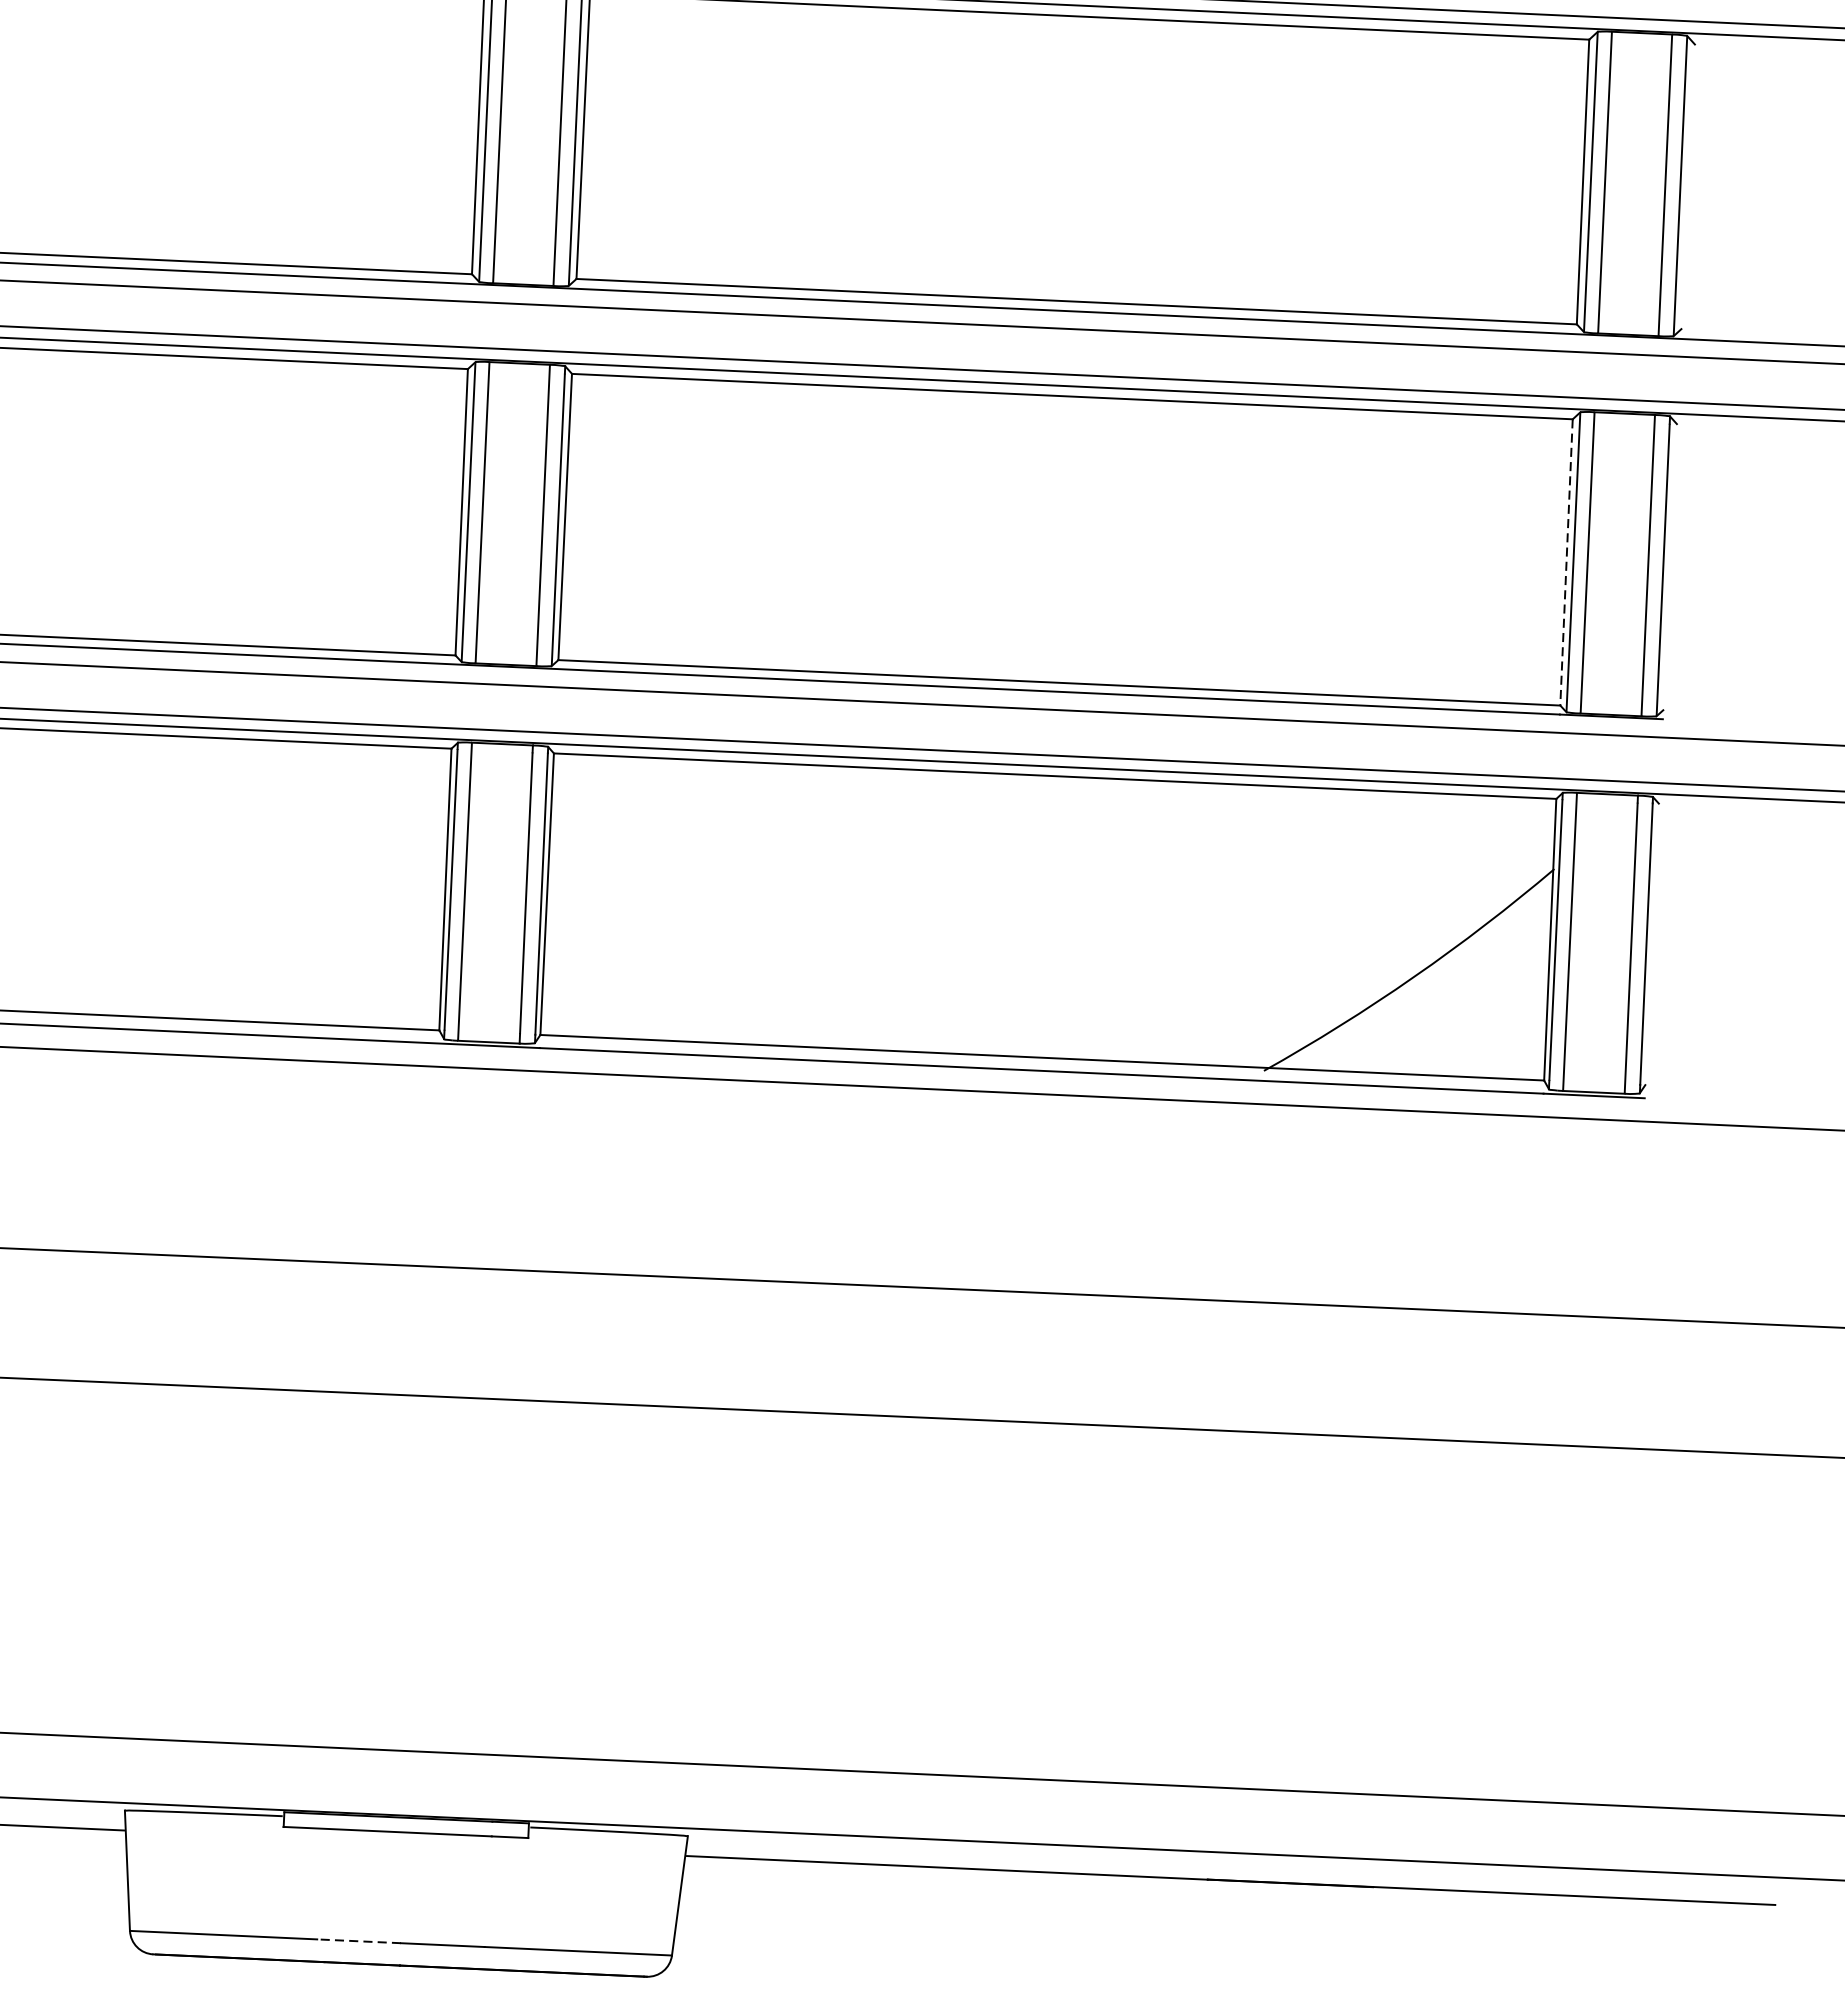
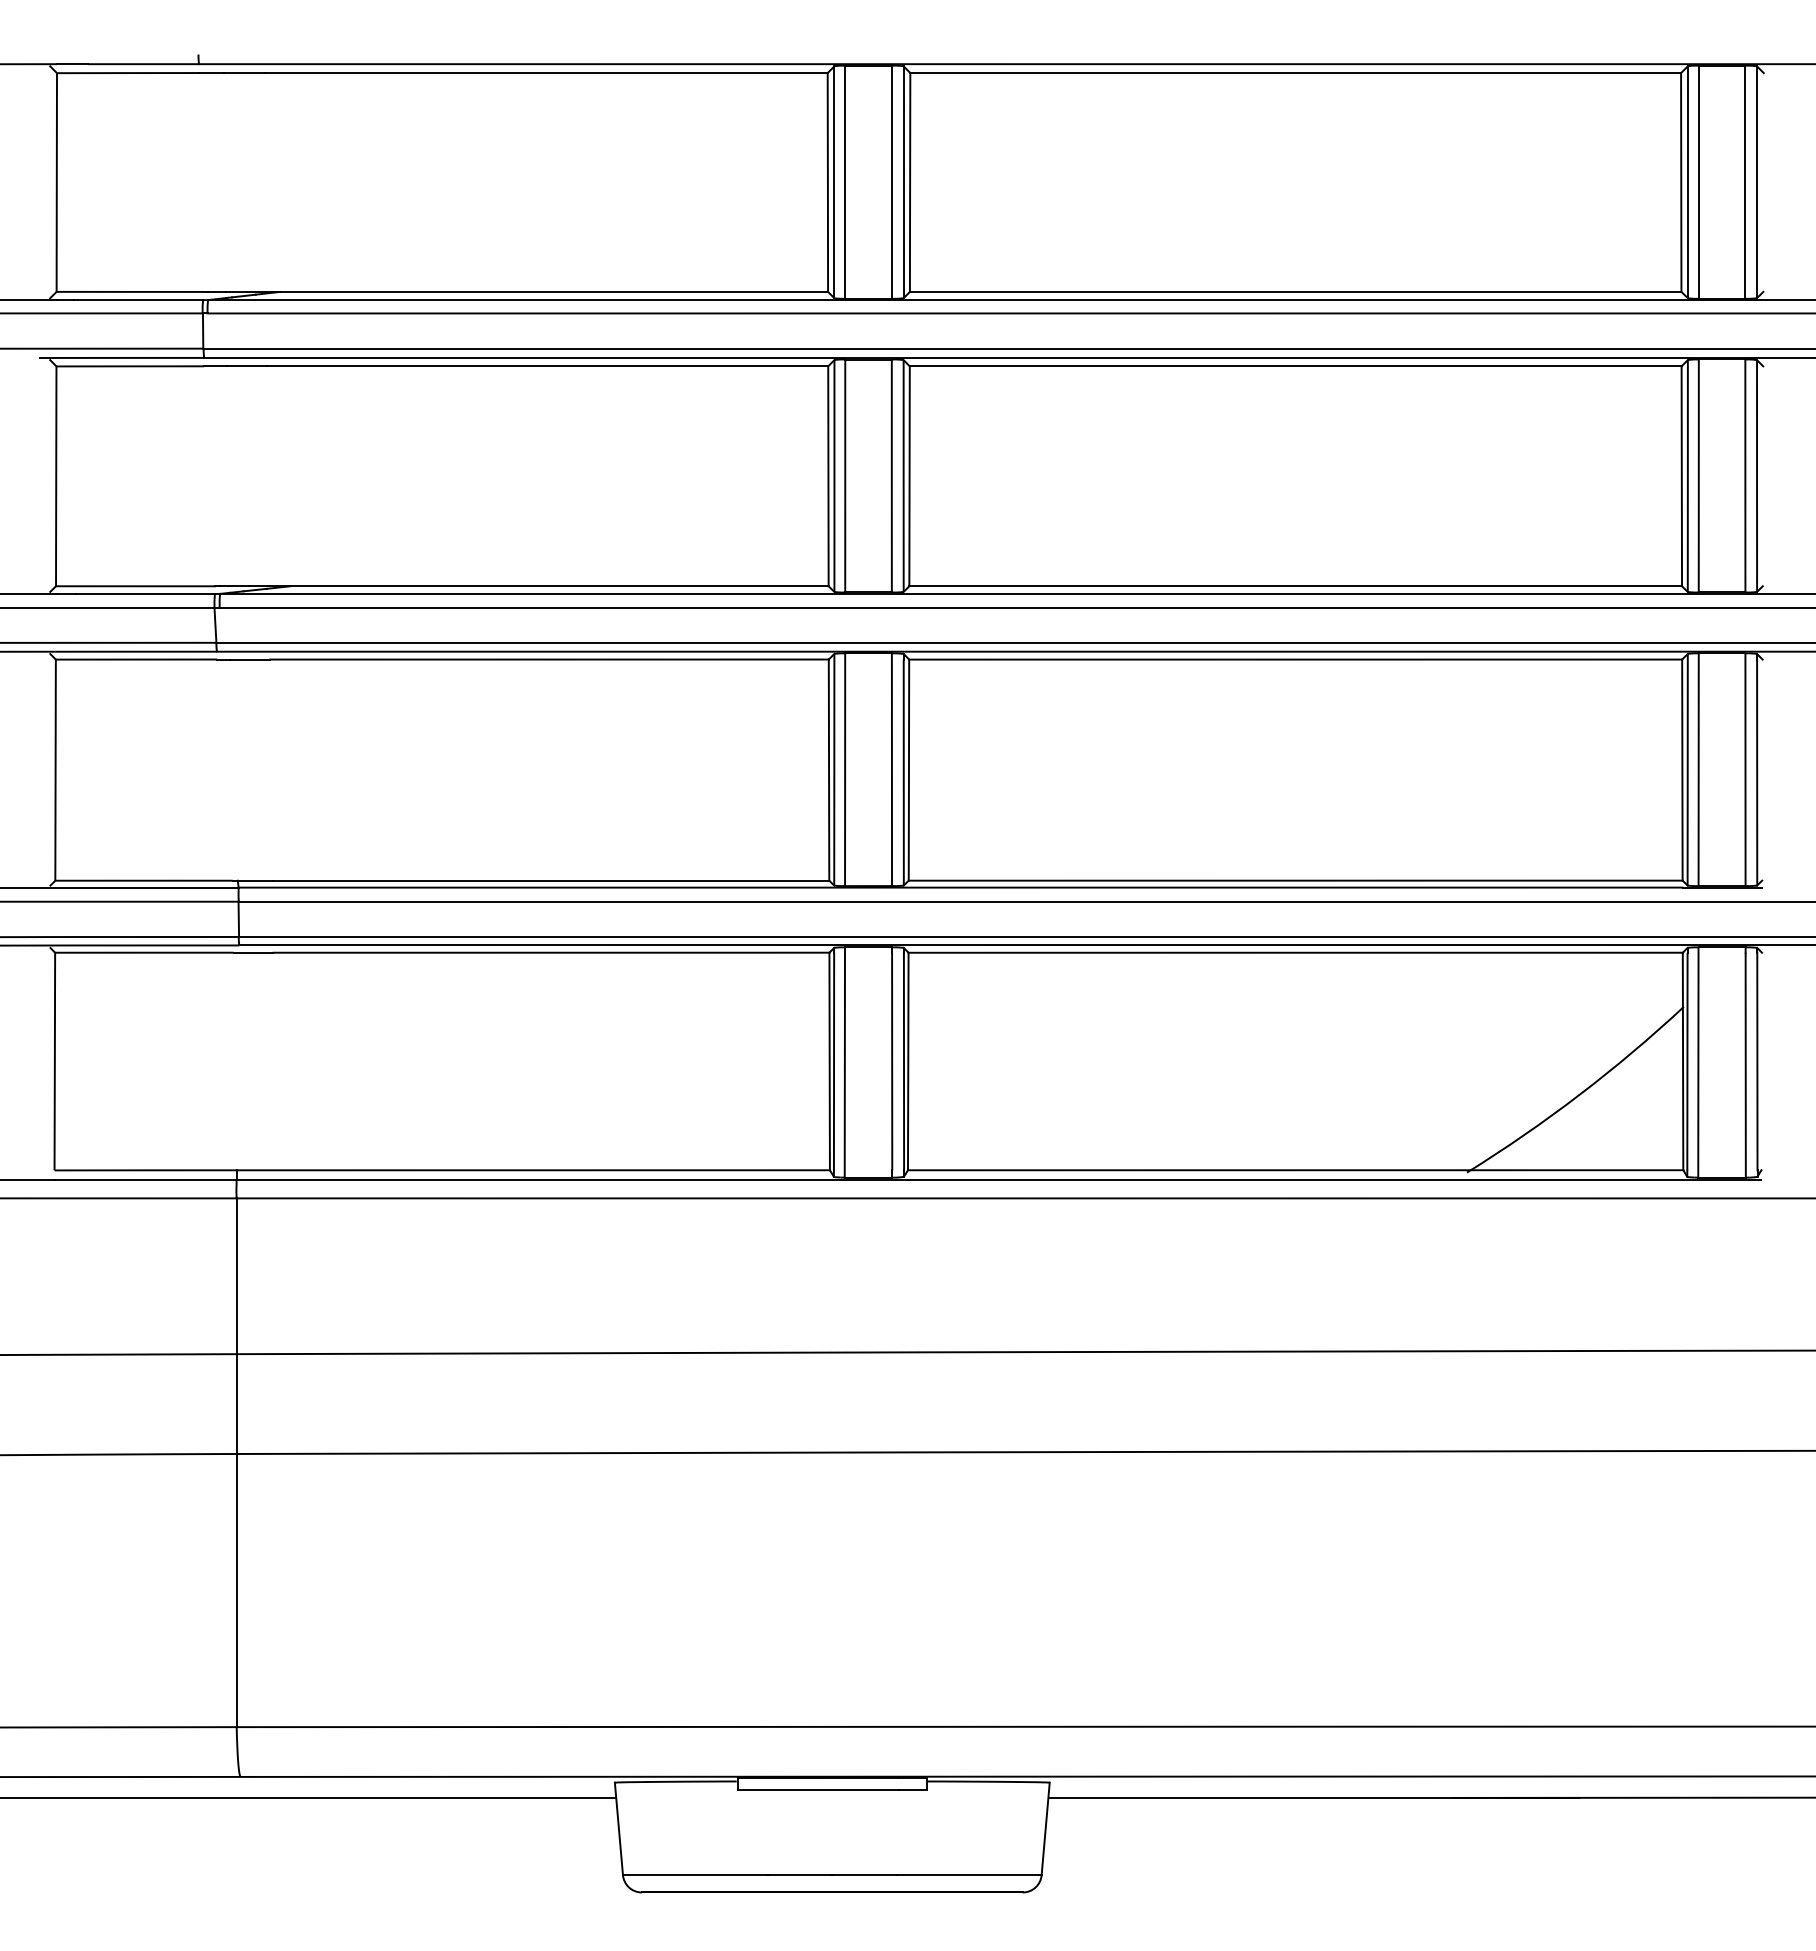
line: (1566, 562) -> (1682, 770), dashed -> solid
line: (358, 1941) -> (799, 1875), dashed -> solid

